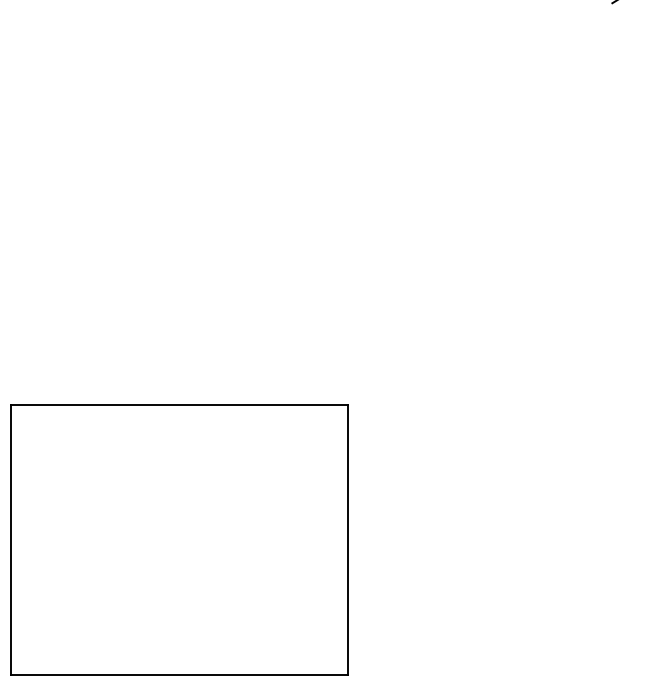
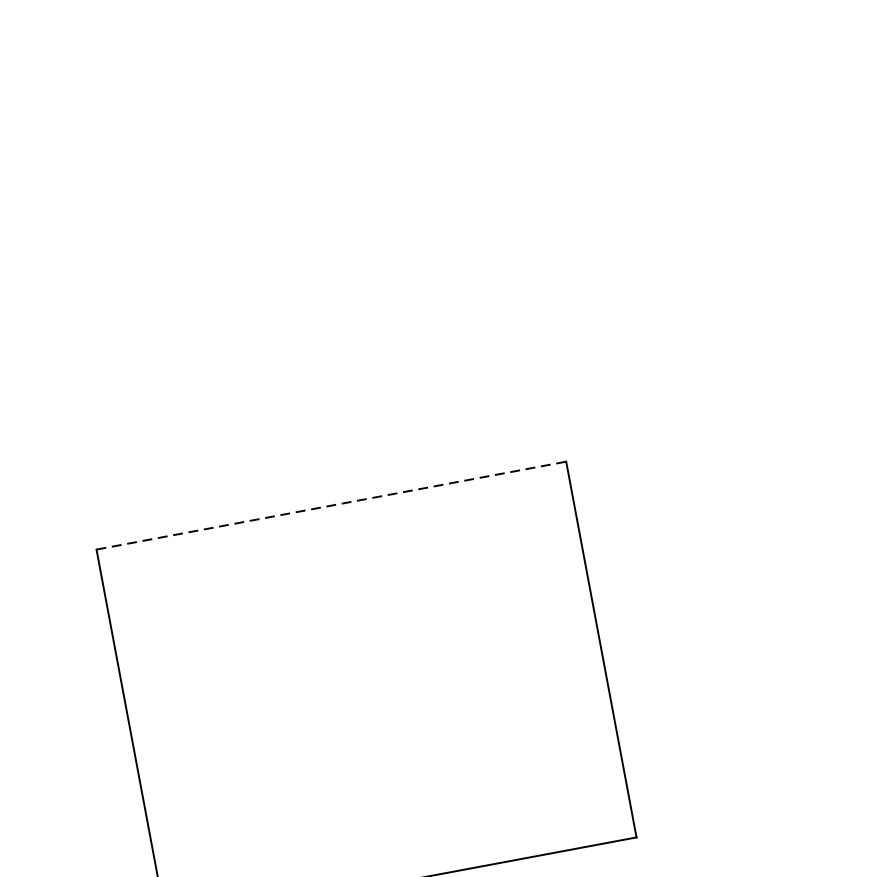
line: (179, 405) -> (331, 505), solid -> dashed

